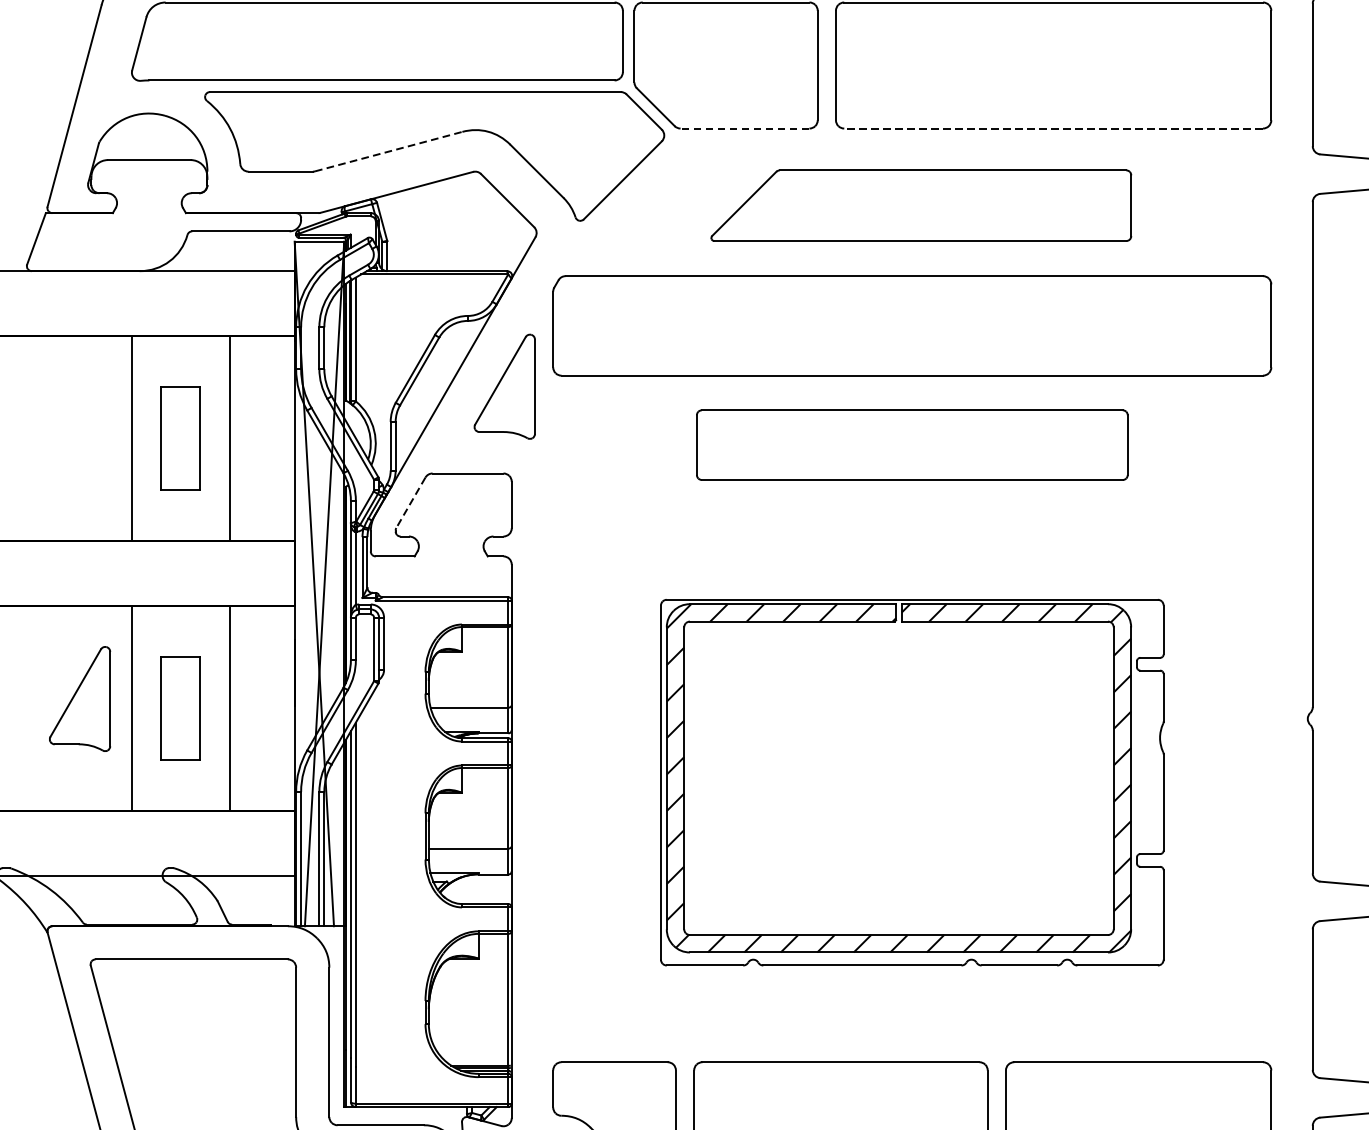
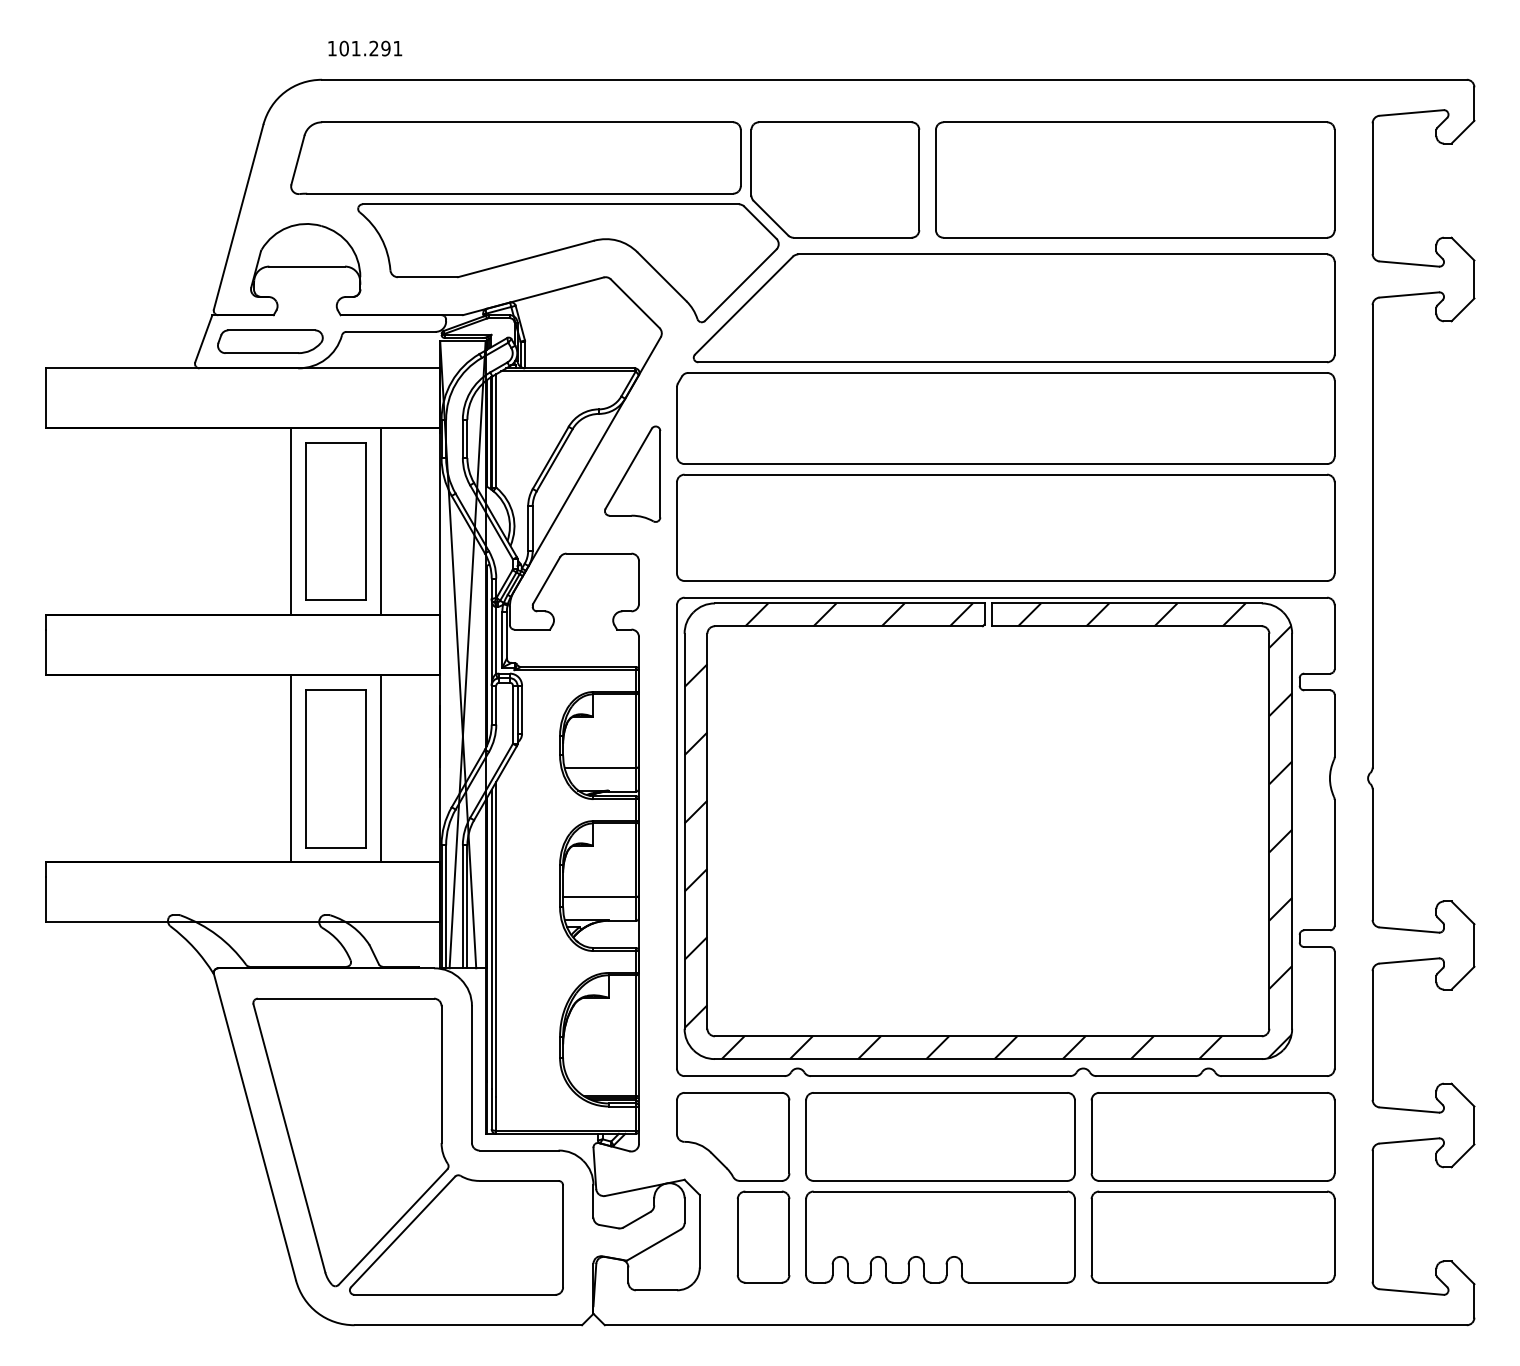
line: (744, 128) -> (852, 237), dashed -> solid
line: (1053, 128) -> (1135, 237), dashed -> solid
line: (388, 151) -> (526, 258), dashed -> solid
part: (920, 205) -> (1013, 308), size x1.67
part: (109, 241) -> (270, 341), added
part: (180, 438) -> (335, 521), size x1.67
part: (911, 444) -> (1005, 527), size x1.67
line: (410, 502) -> (546, 580), dashed -> solid
part: (79, 698) -> (243, 759), removed
part: (180, 708) -> (335, 768), size x1.67
part: (911, 782) -> (1005, 836), size x1.43

